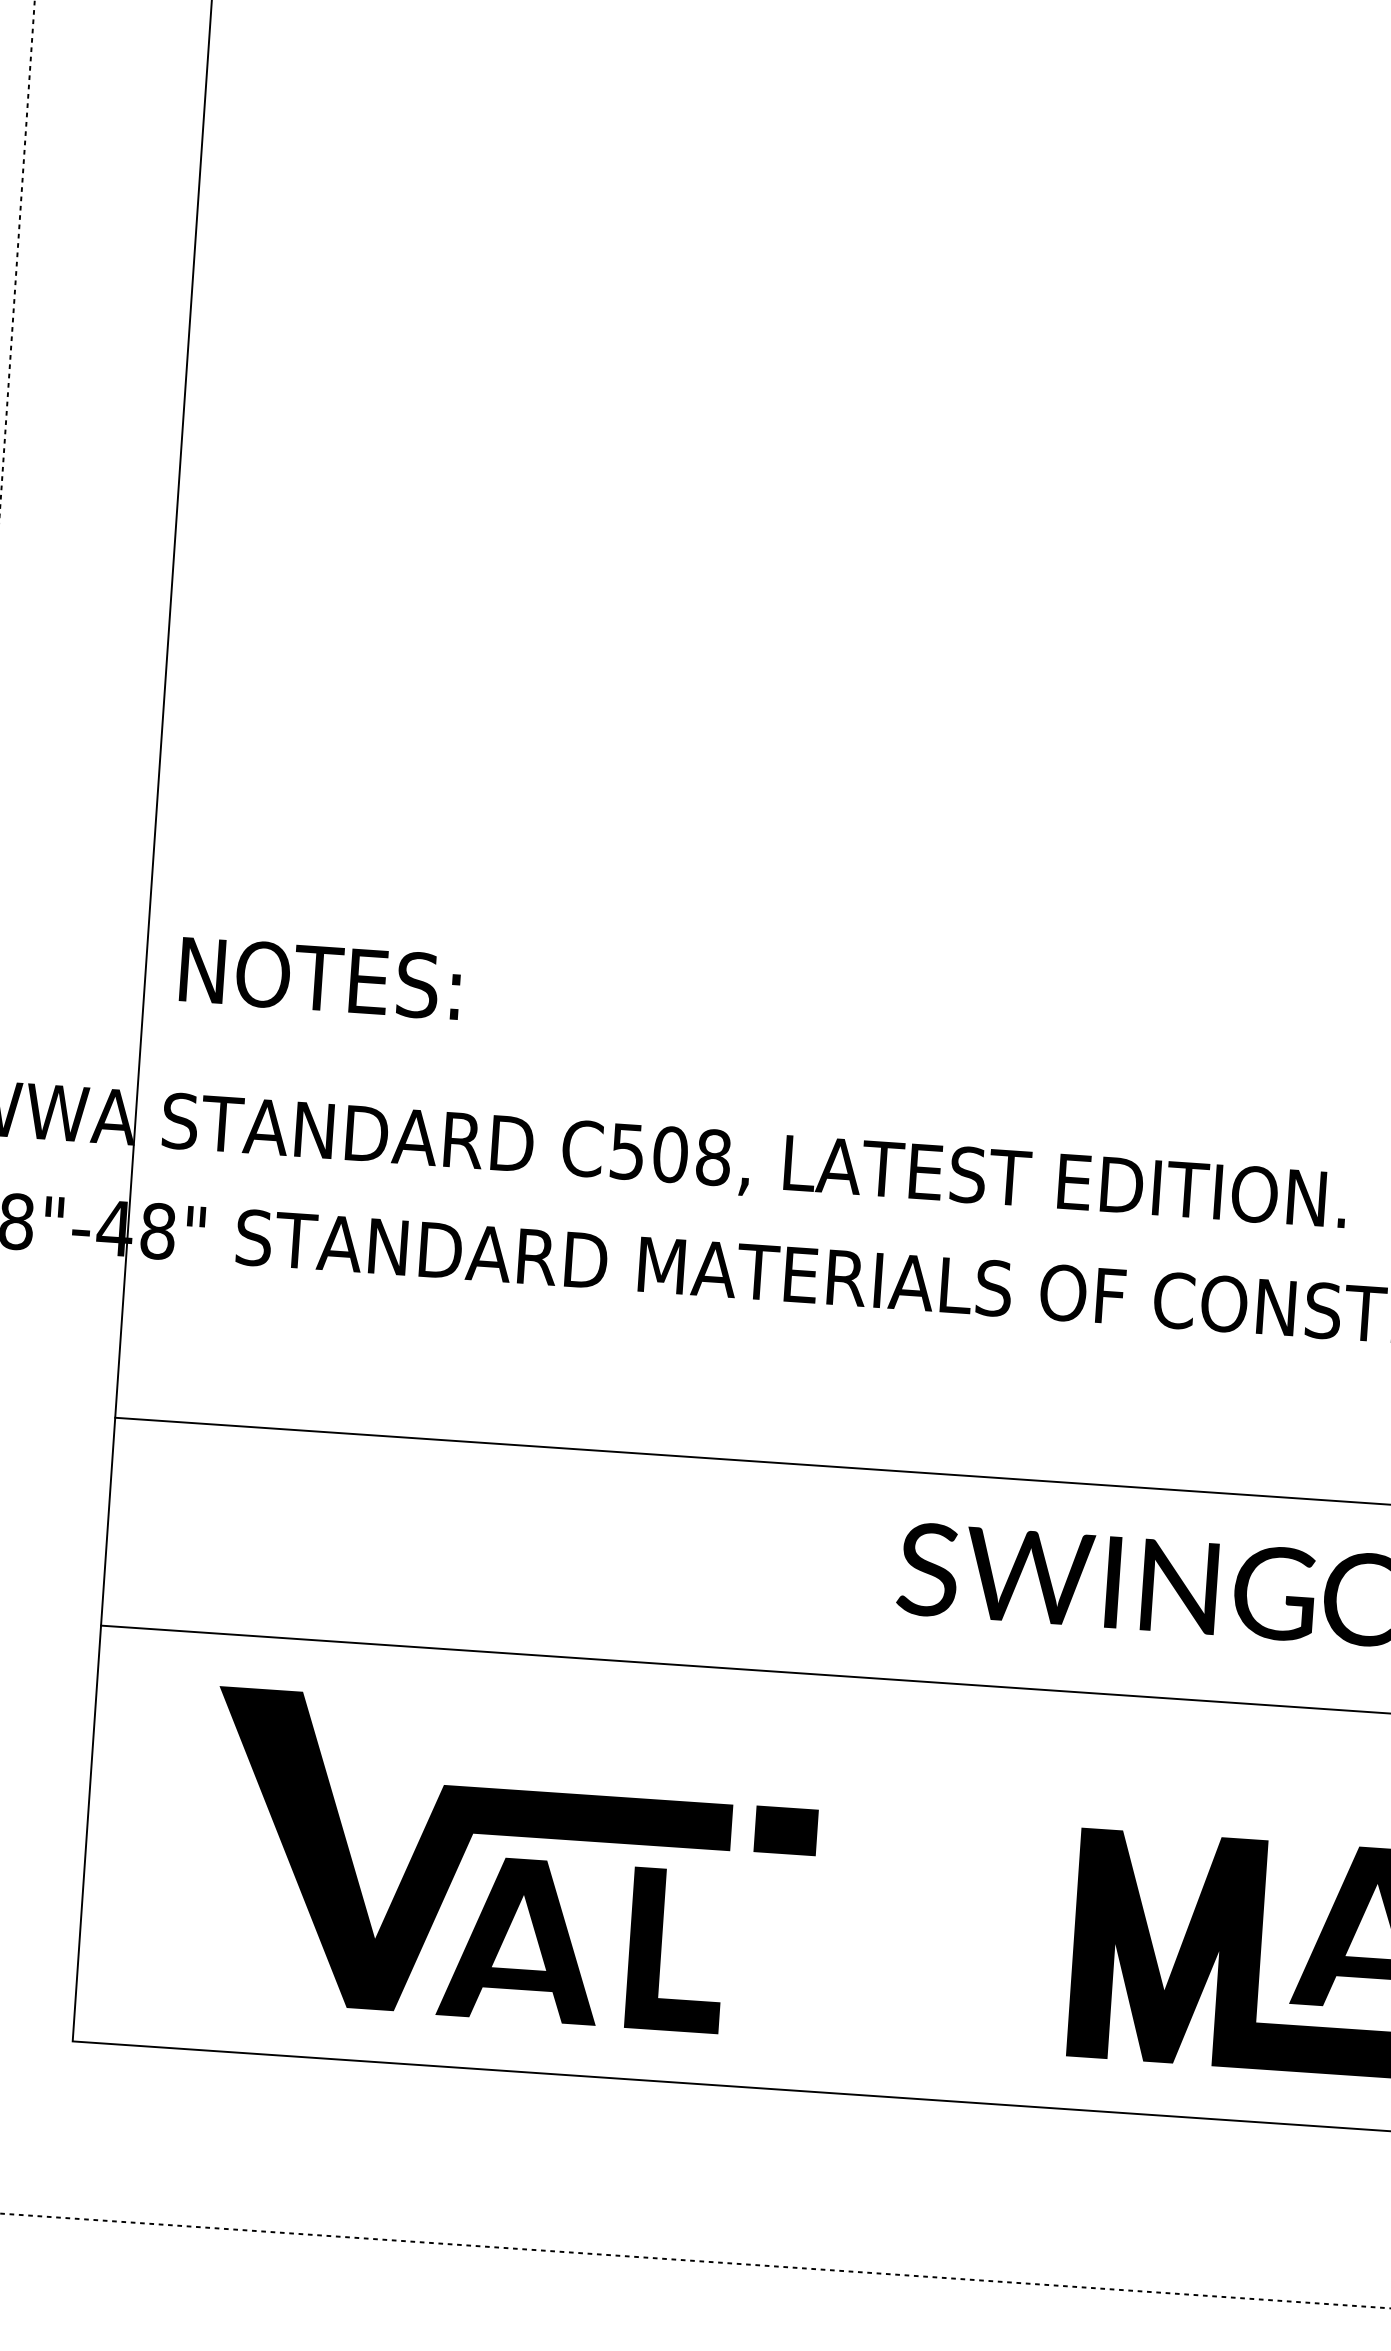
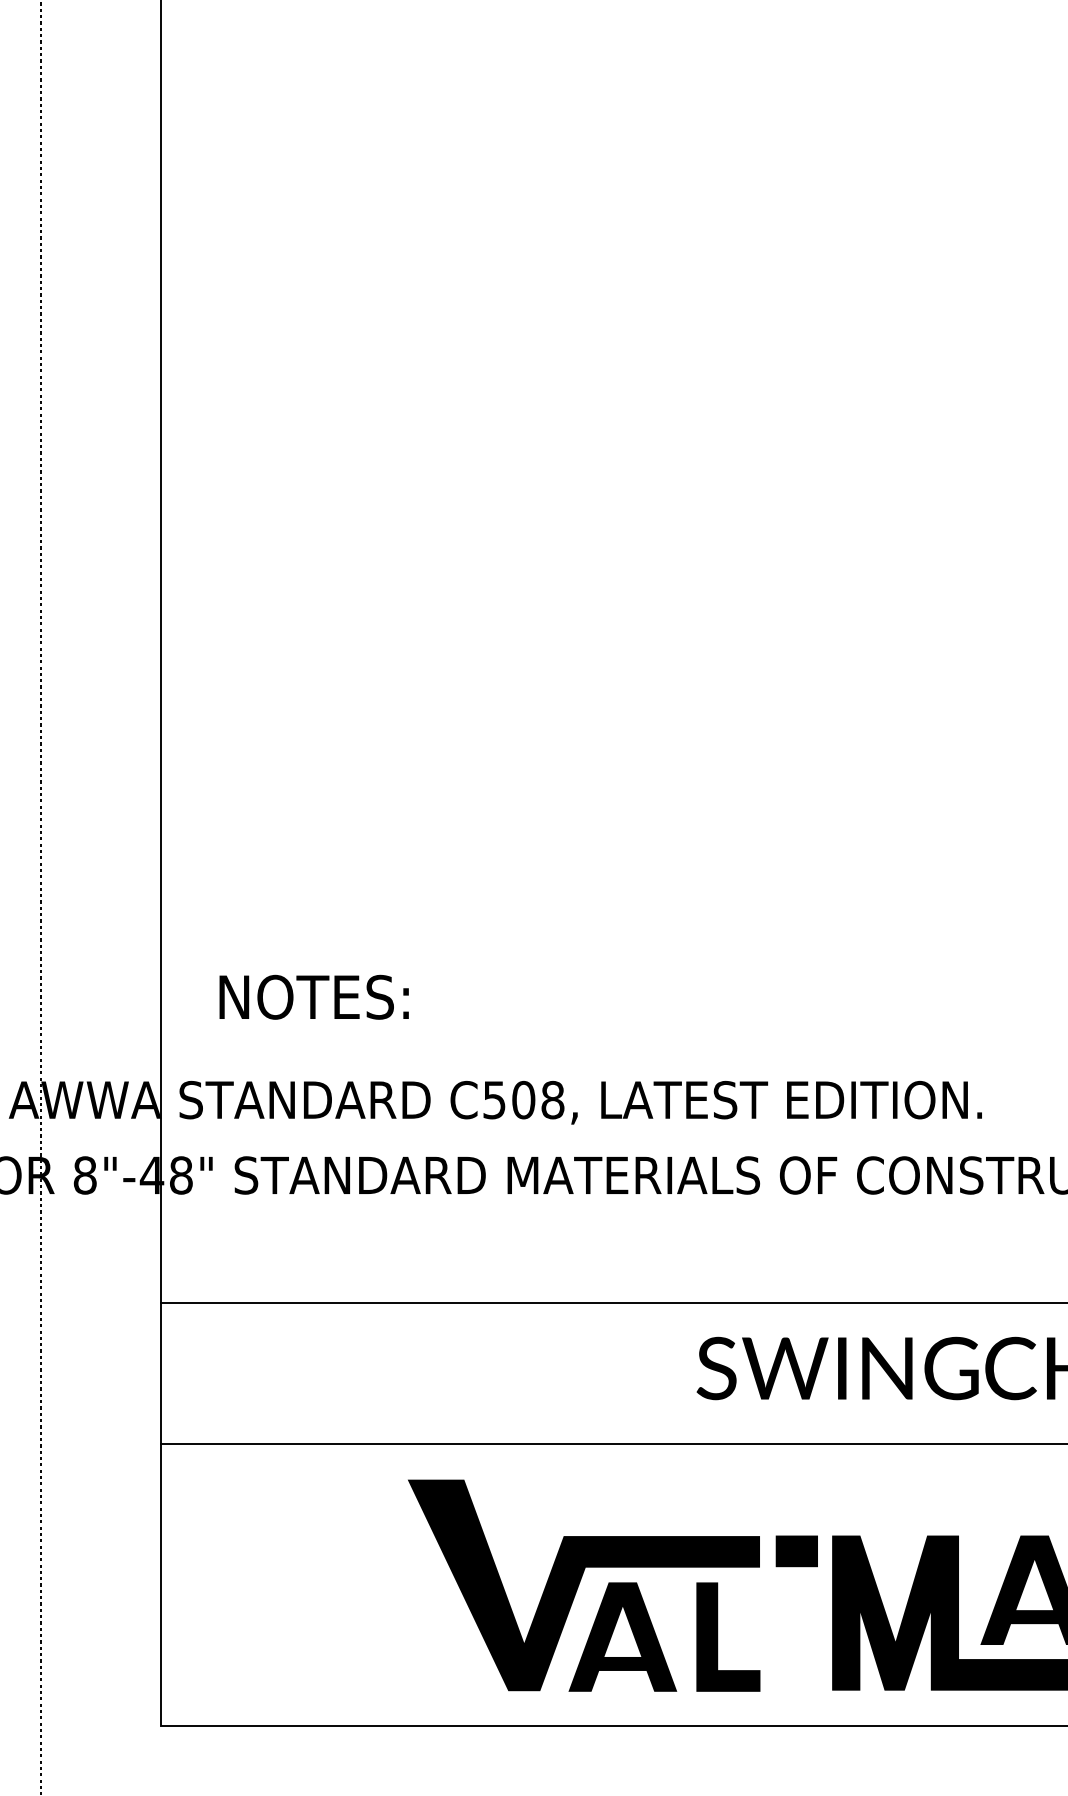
text: (319, 977) -> (313, 996), moved
part: (510, 1862) -> (612, 1585), moved

